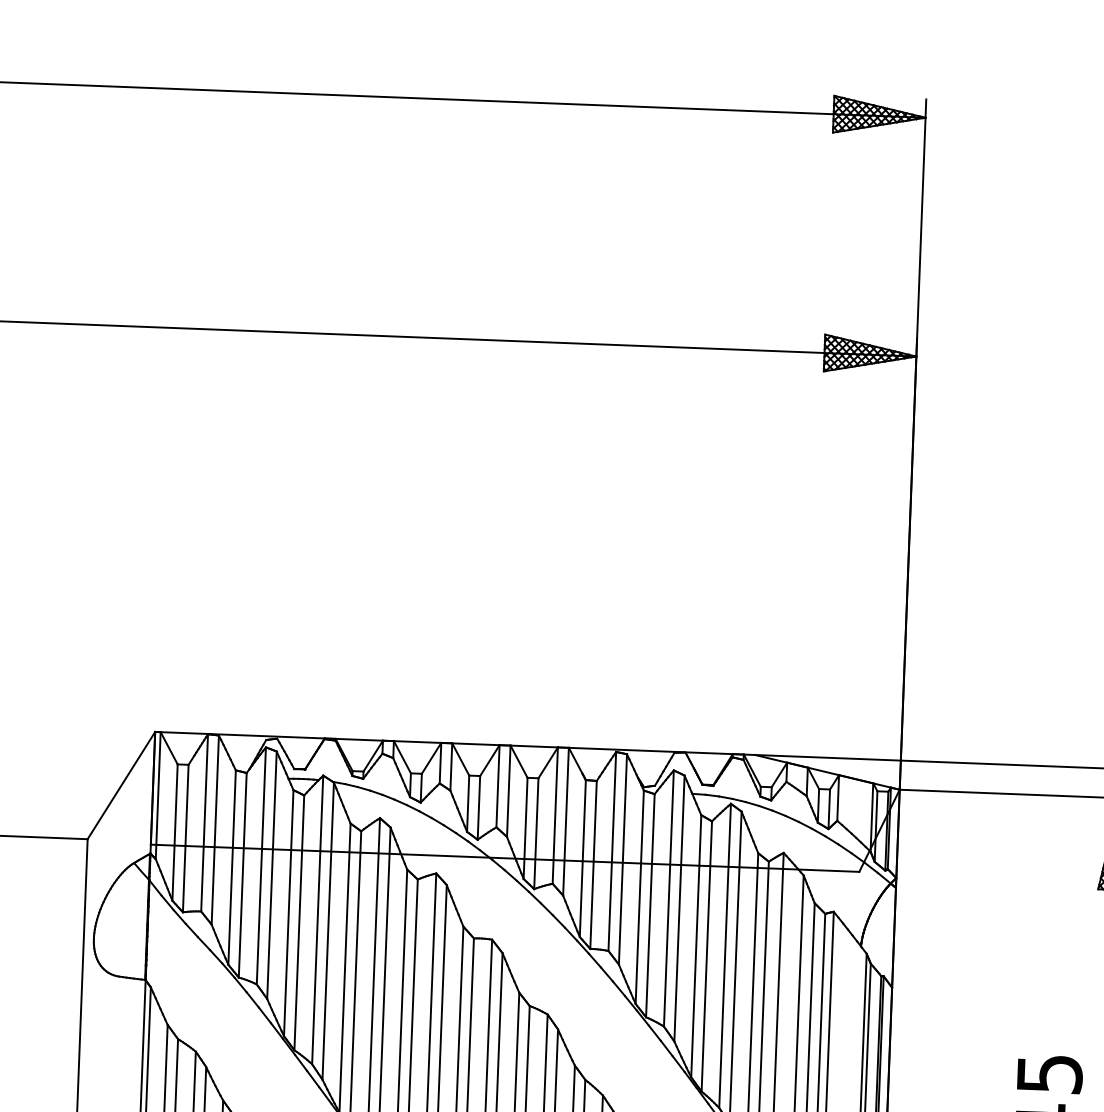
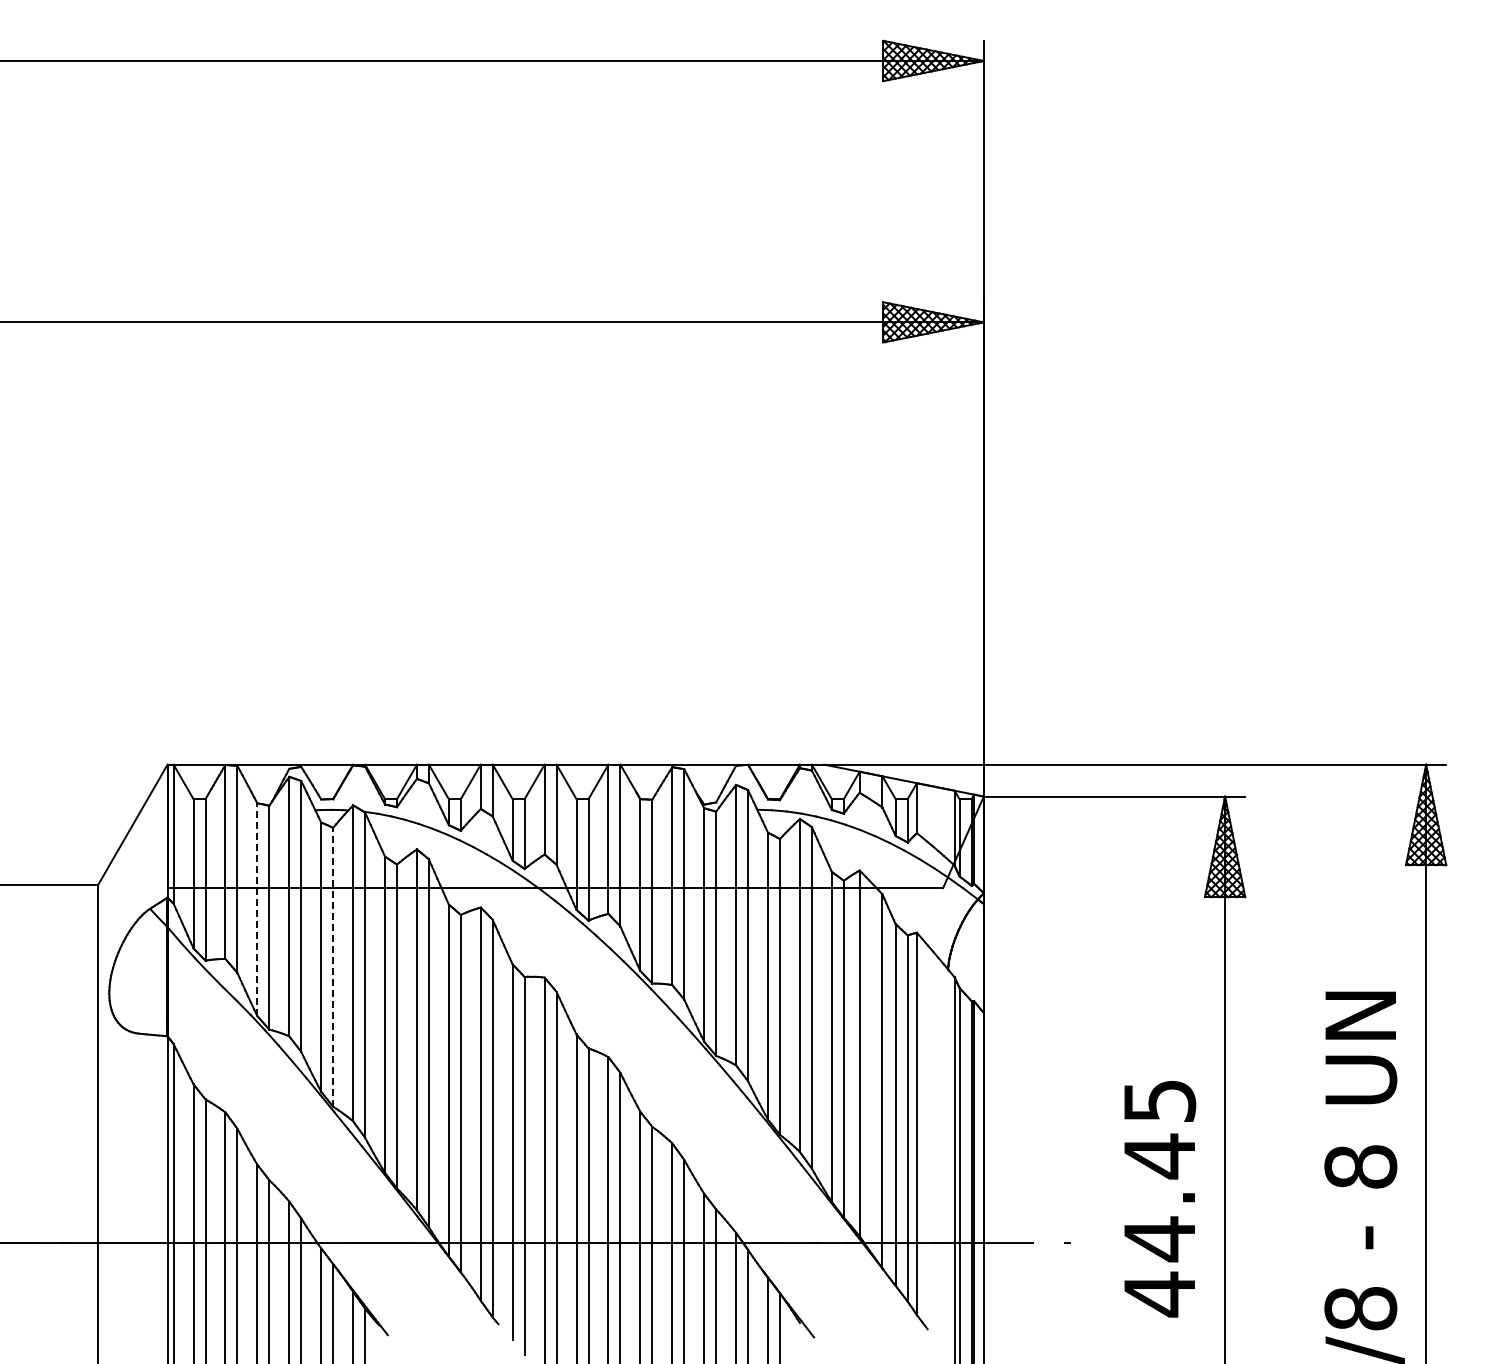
line: (232, 867) -> (257, 909), solid -> dashed
line: (299, 922) -> (333, 966), solid -> dashed

